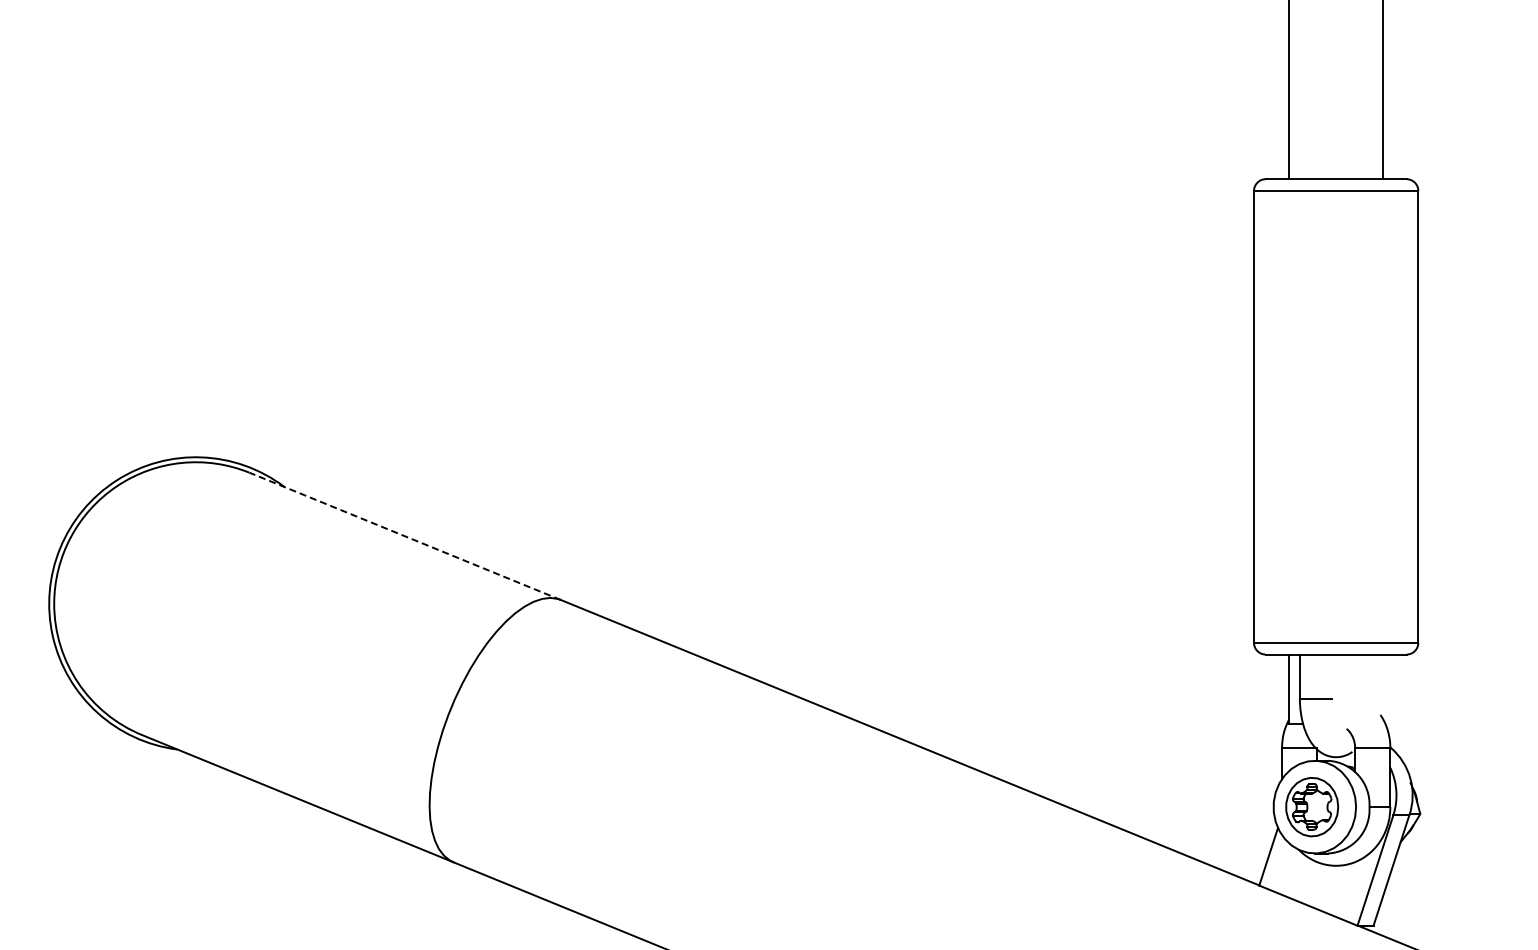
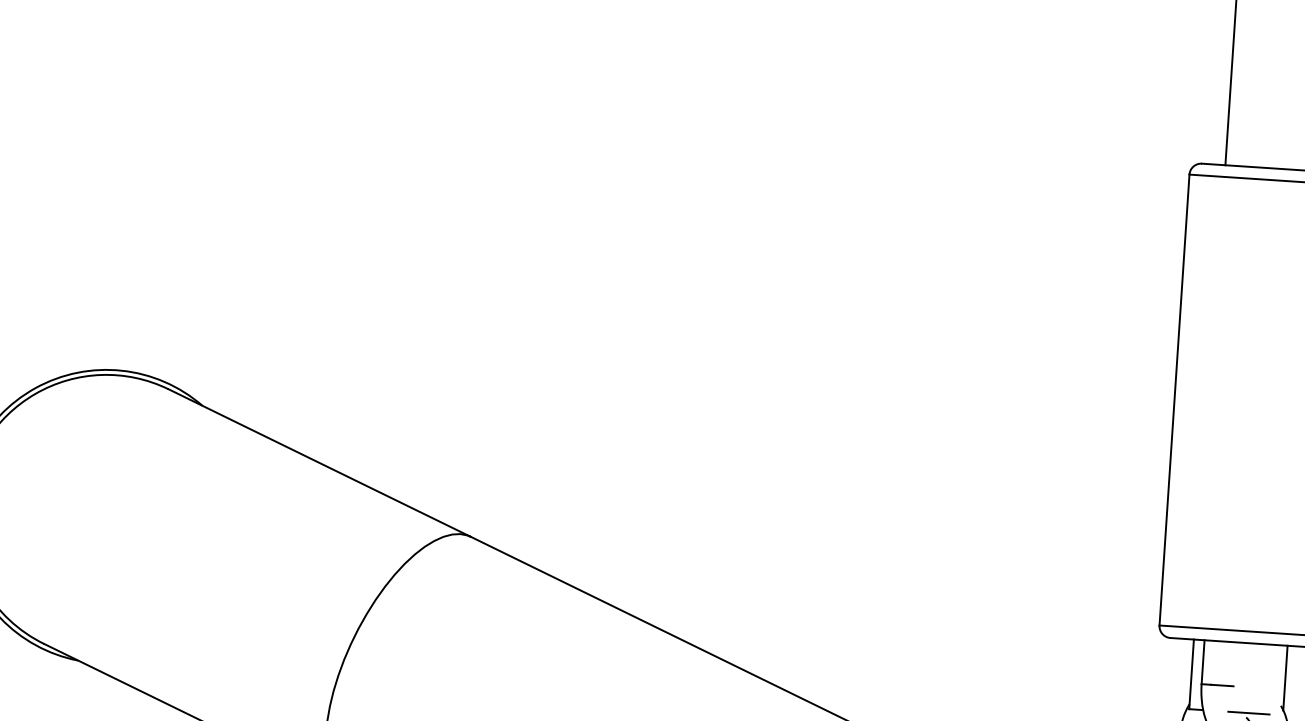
line: (404, 536) -> (318, 463), dashed -> solid
line: (1383, 686) -> (1285, 677), added
line: (1348, 724) -> (1248, 713), added

